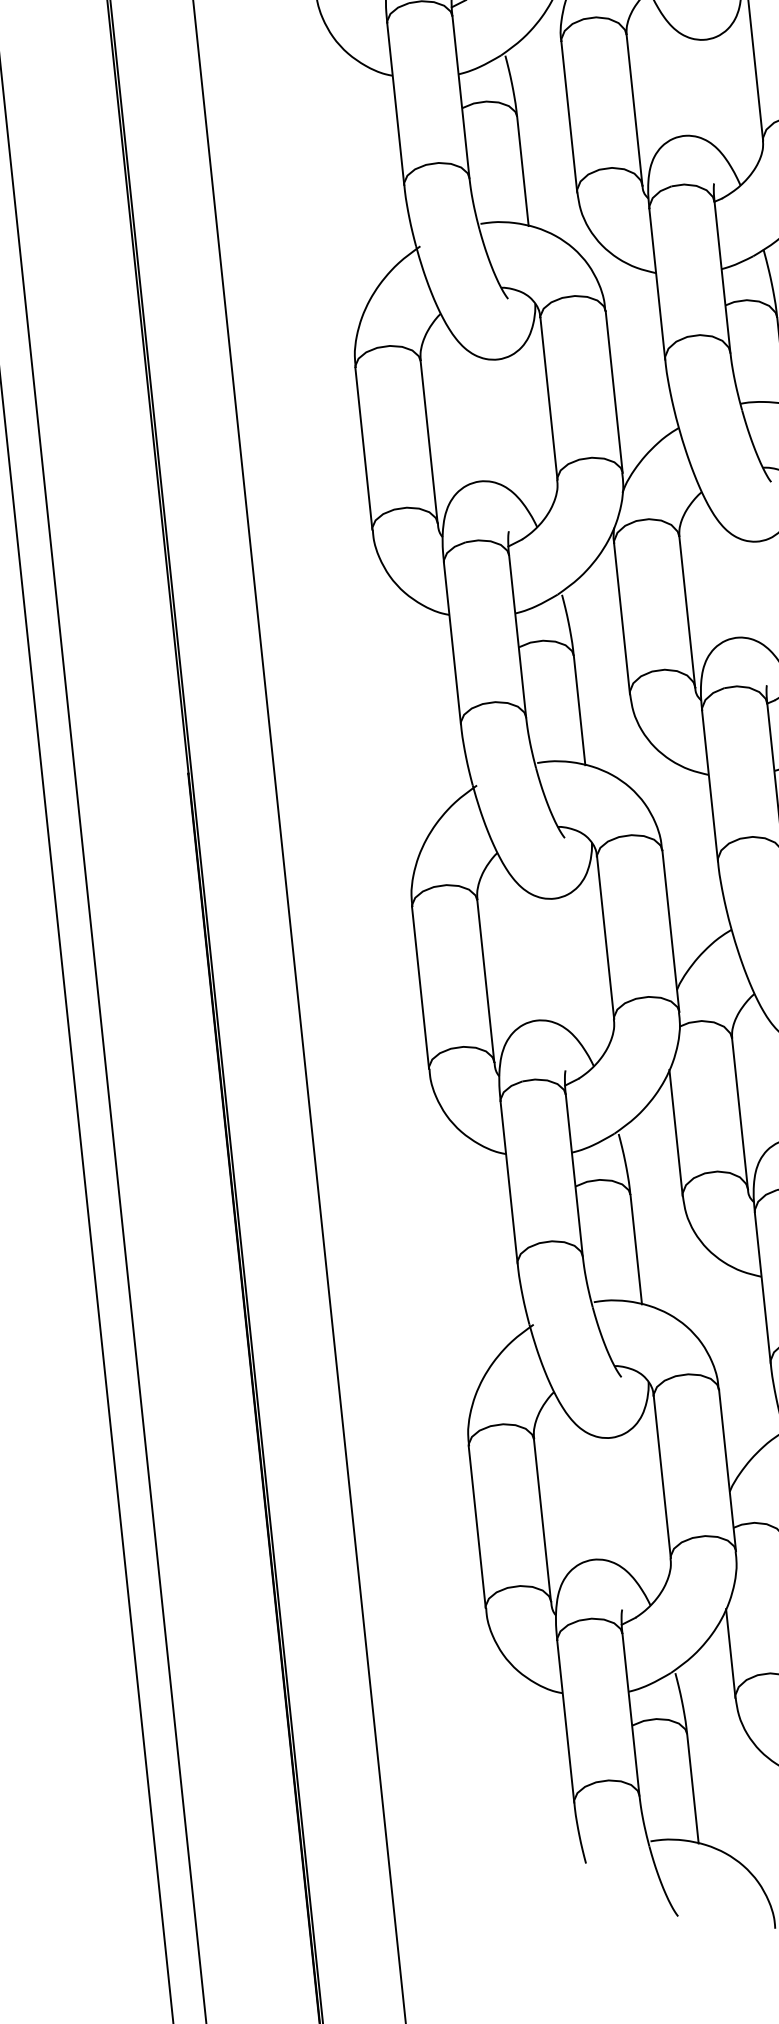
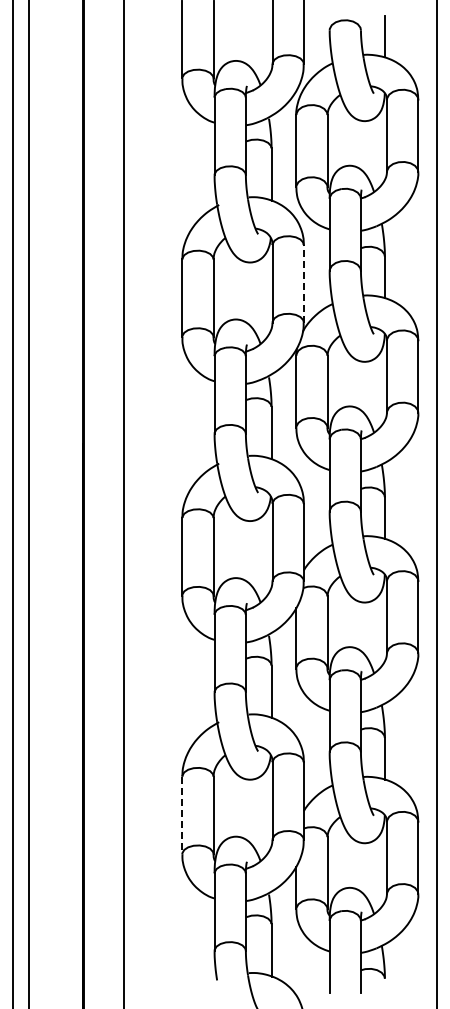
line: (613, 391) -> (303, 283), solid -> dashed
line: (477, 1527) -> (182, 815), solid -> dashed

